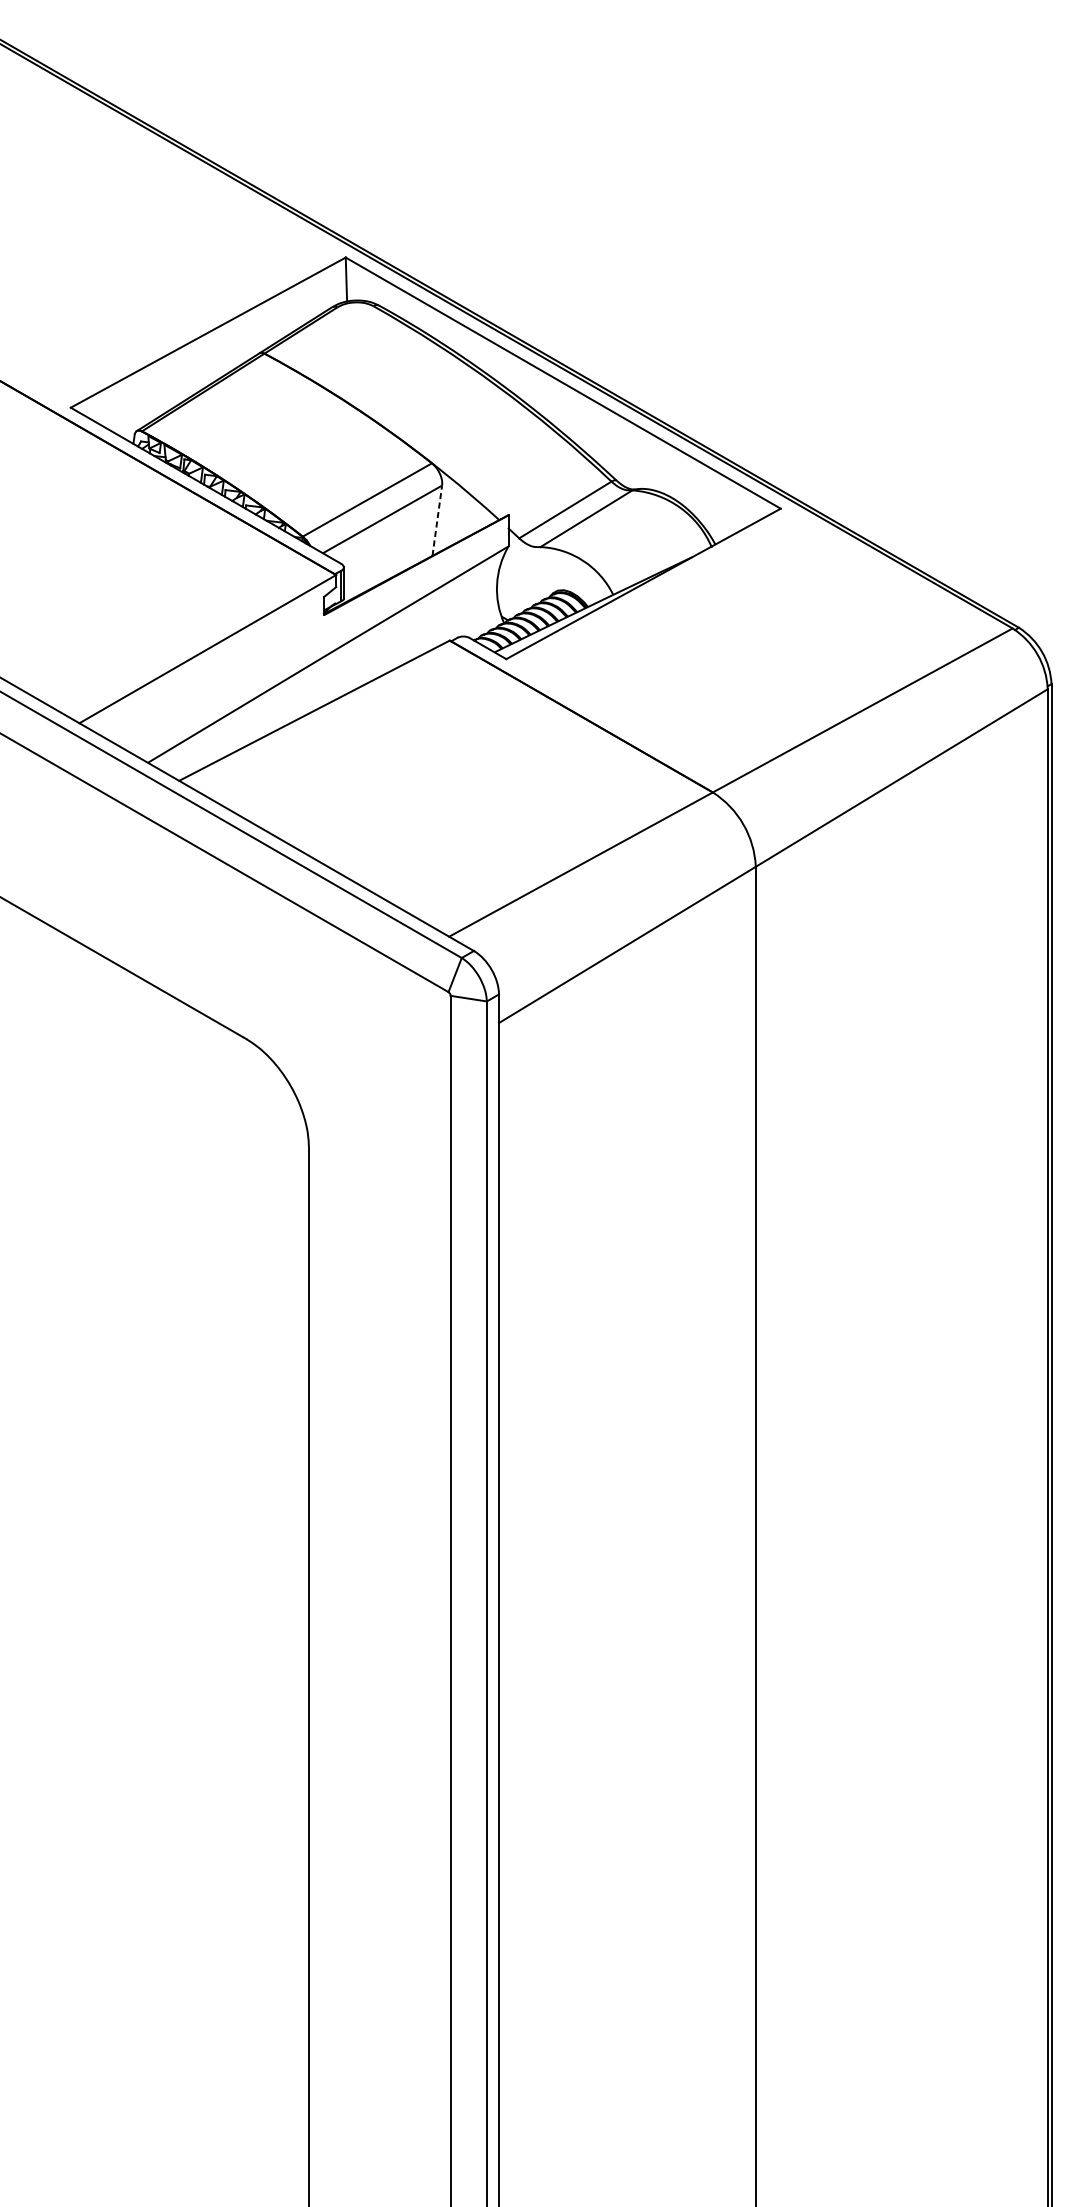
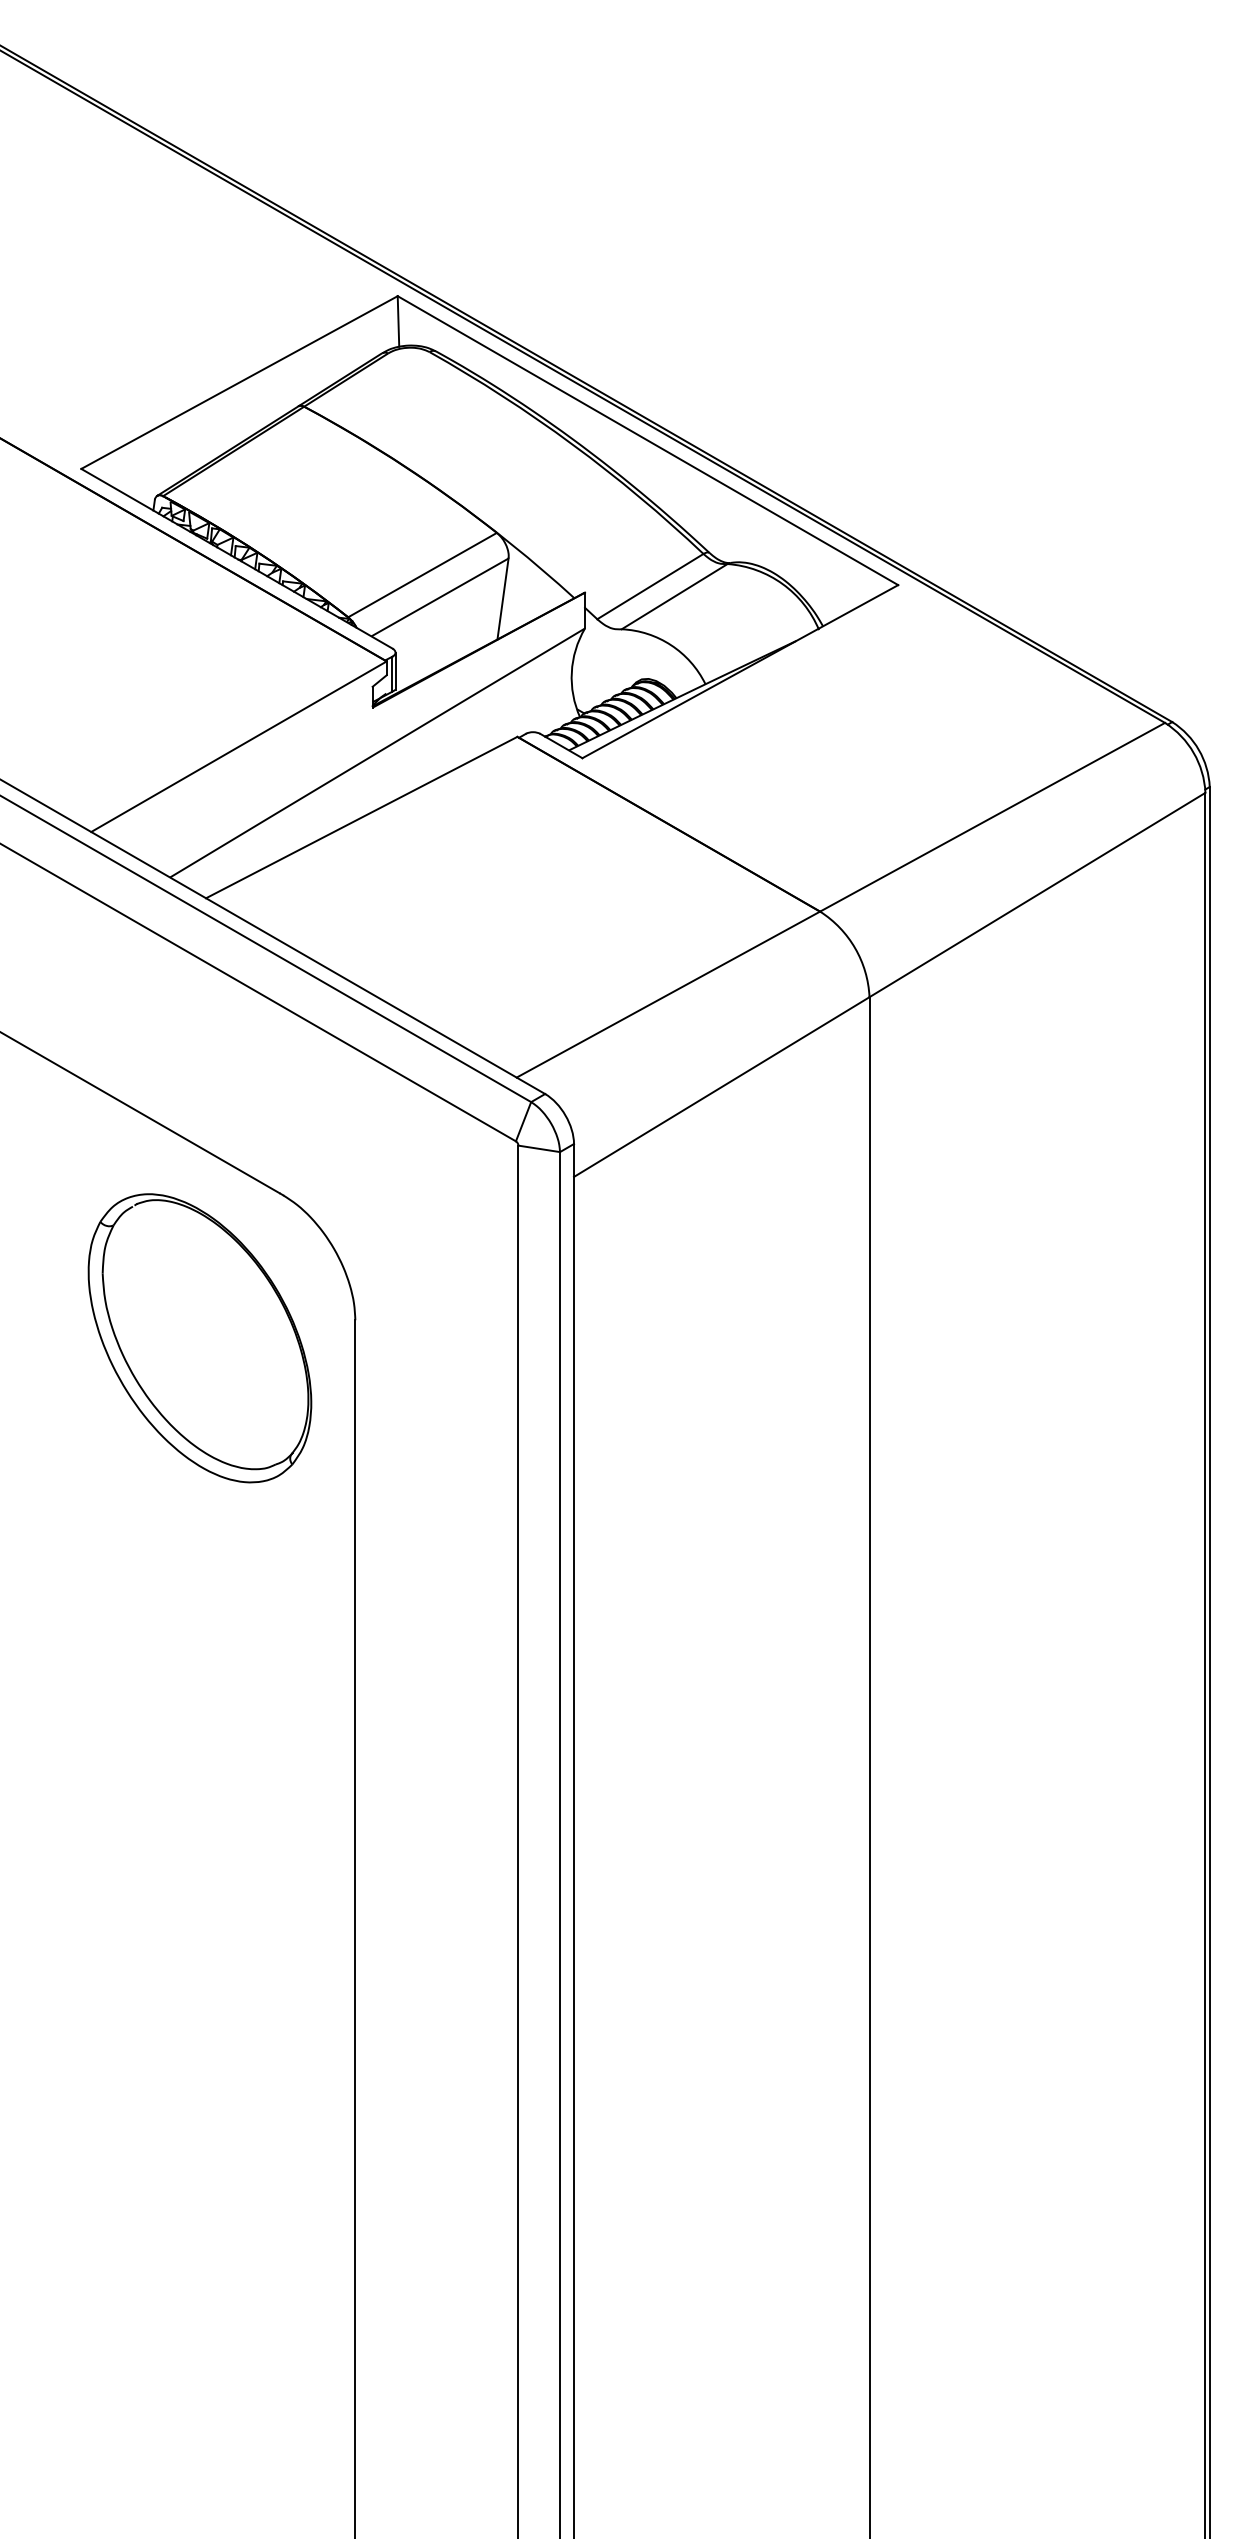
line: (437, 520) -> (503, 598), dashed -> solid
part: (173, 1163) -> (199, 1338), added

